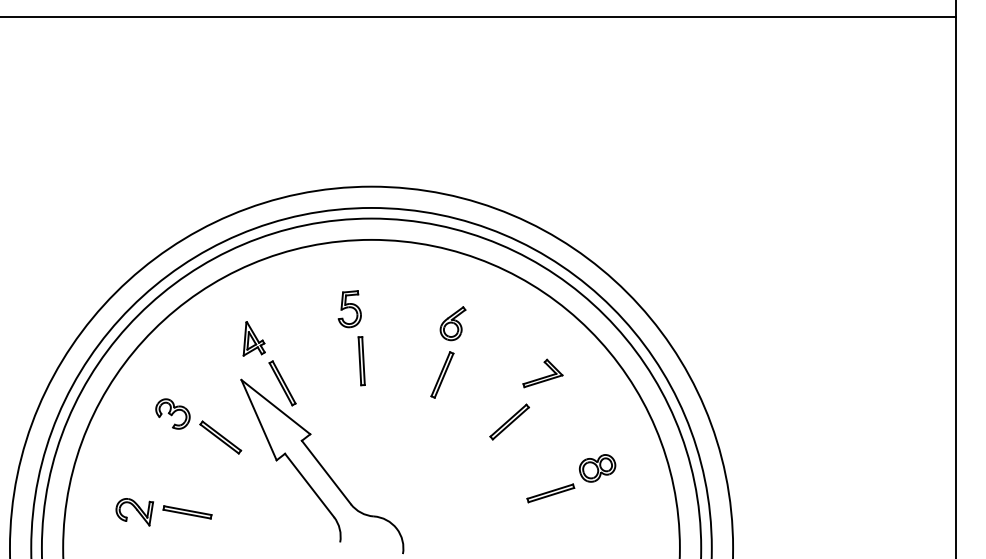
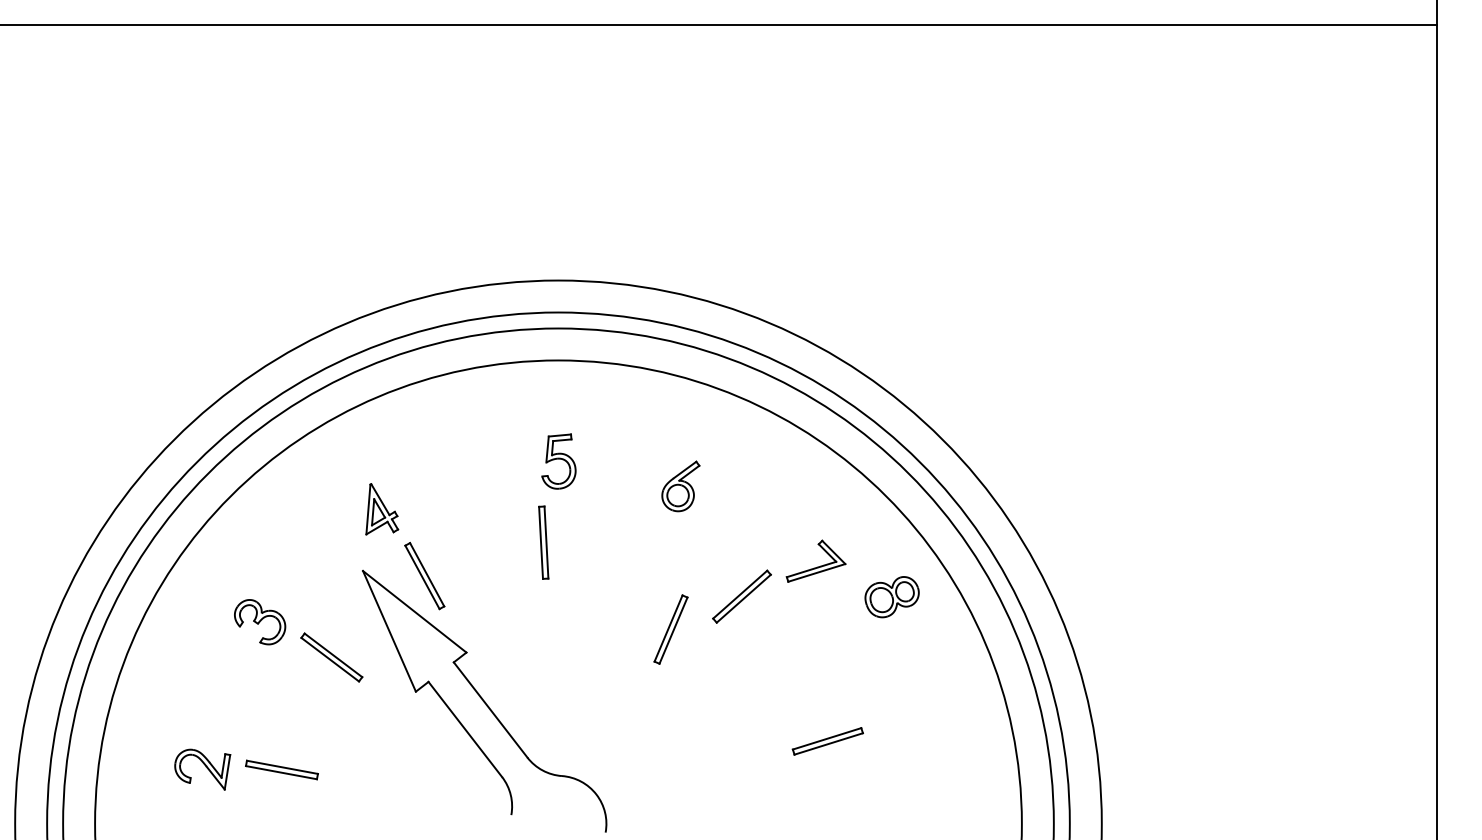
part: (349, 309) -> (558, 462), moved
part: (442, 374) -> (671, 628), moved
part: (509, 421) -> (741, 595), moved
part: (597, 468) -> (892, 597), moved

